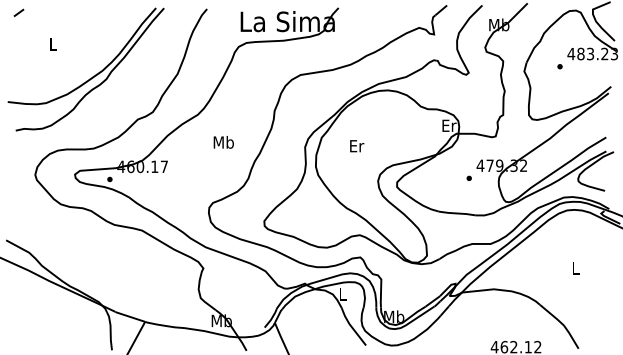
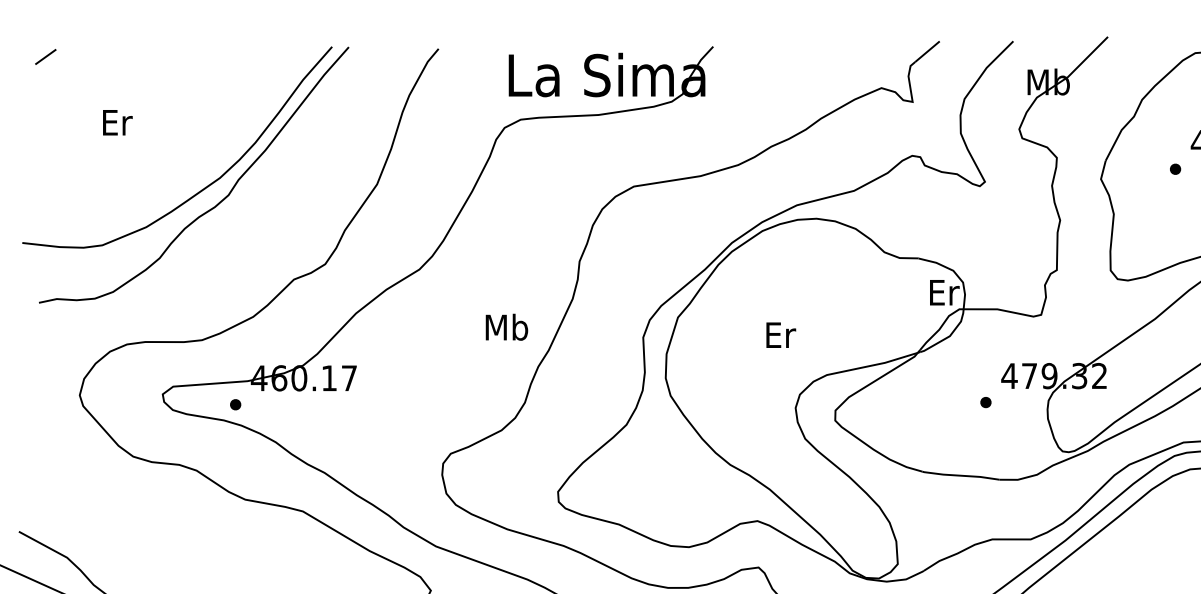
text: (53, 44) -> (117, 122), L -> Er
text: (223, 142) -> (506, 327), moved
text: (357, 146) -> (781, 335), moved

